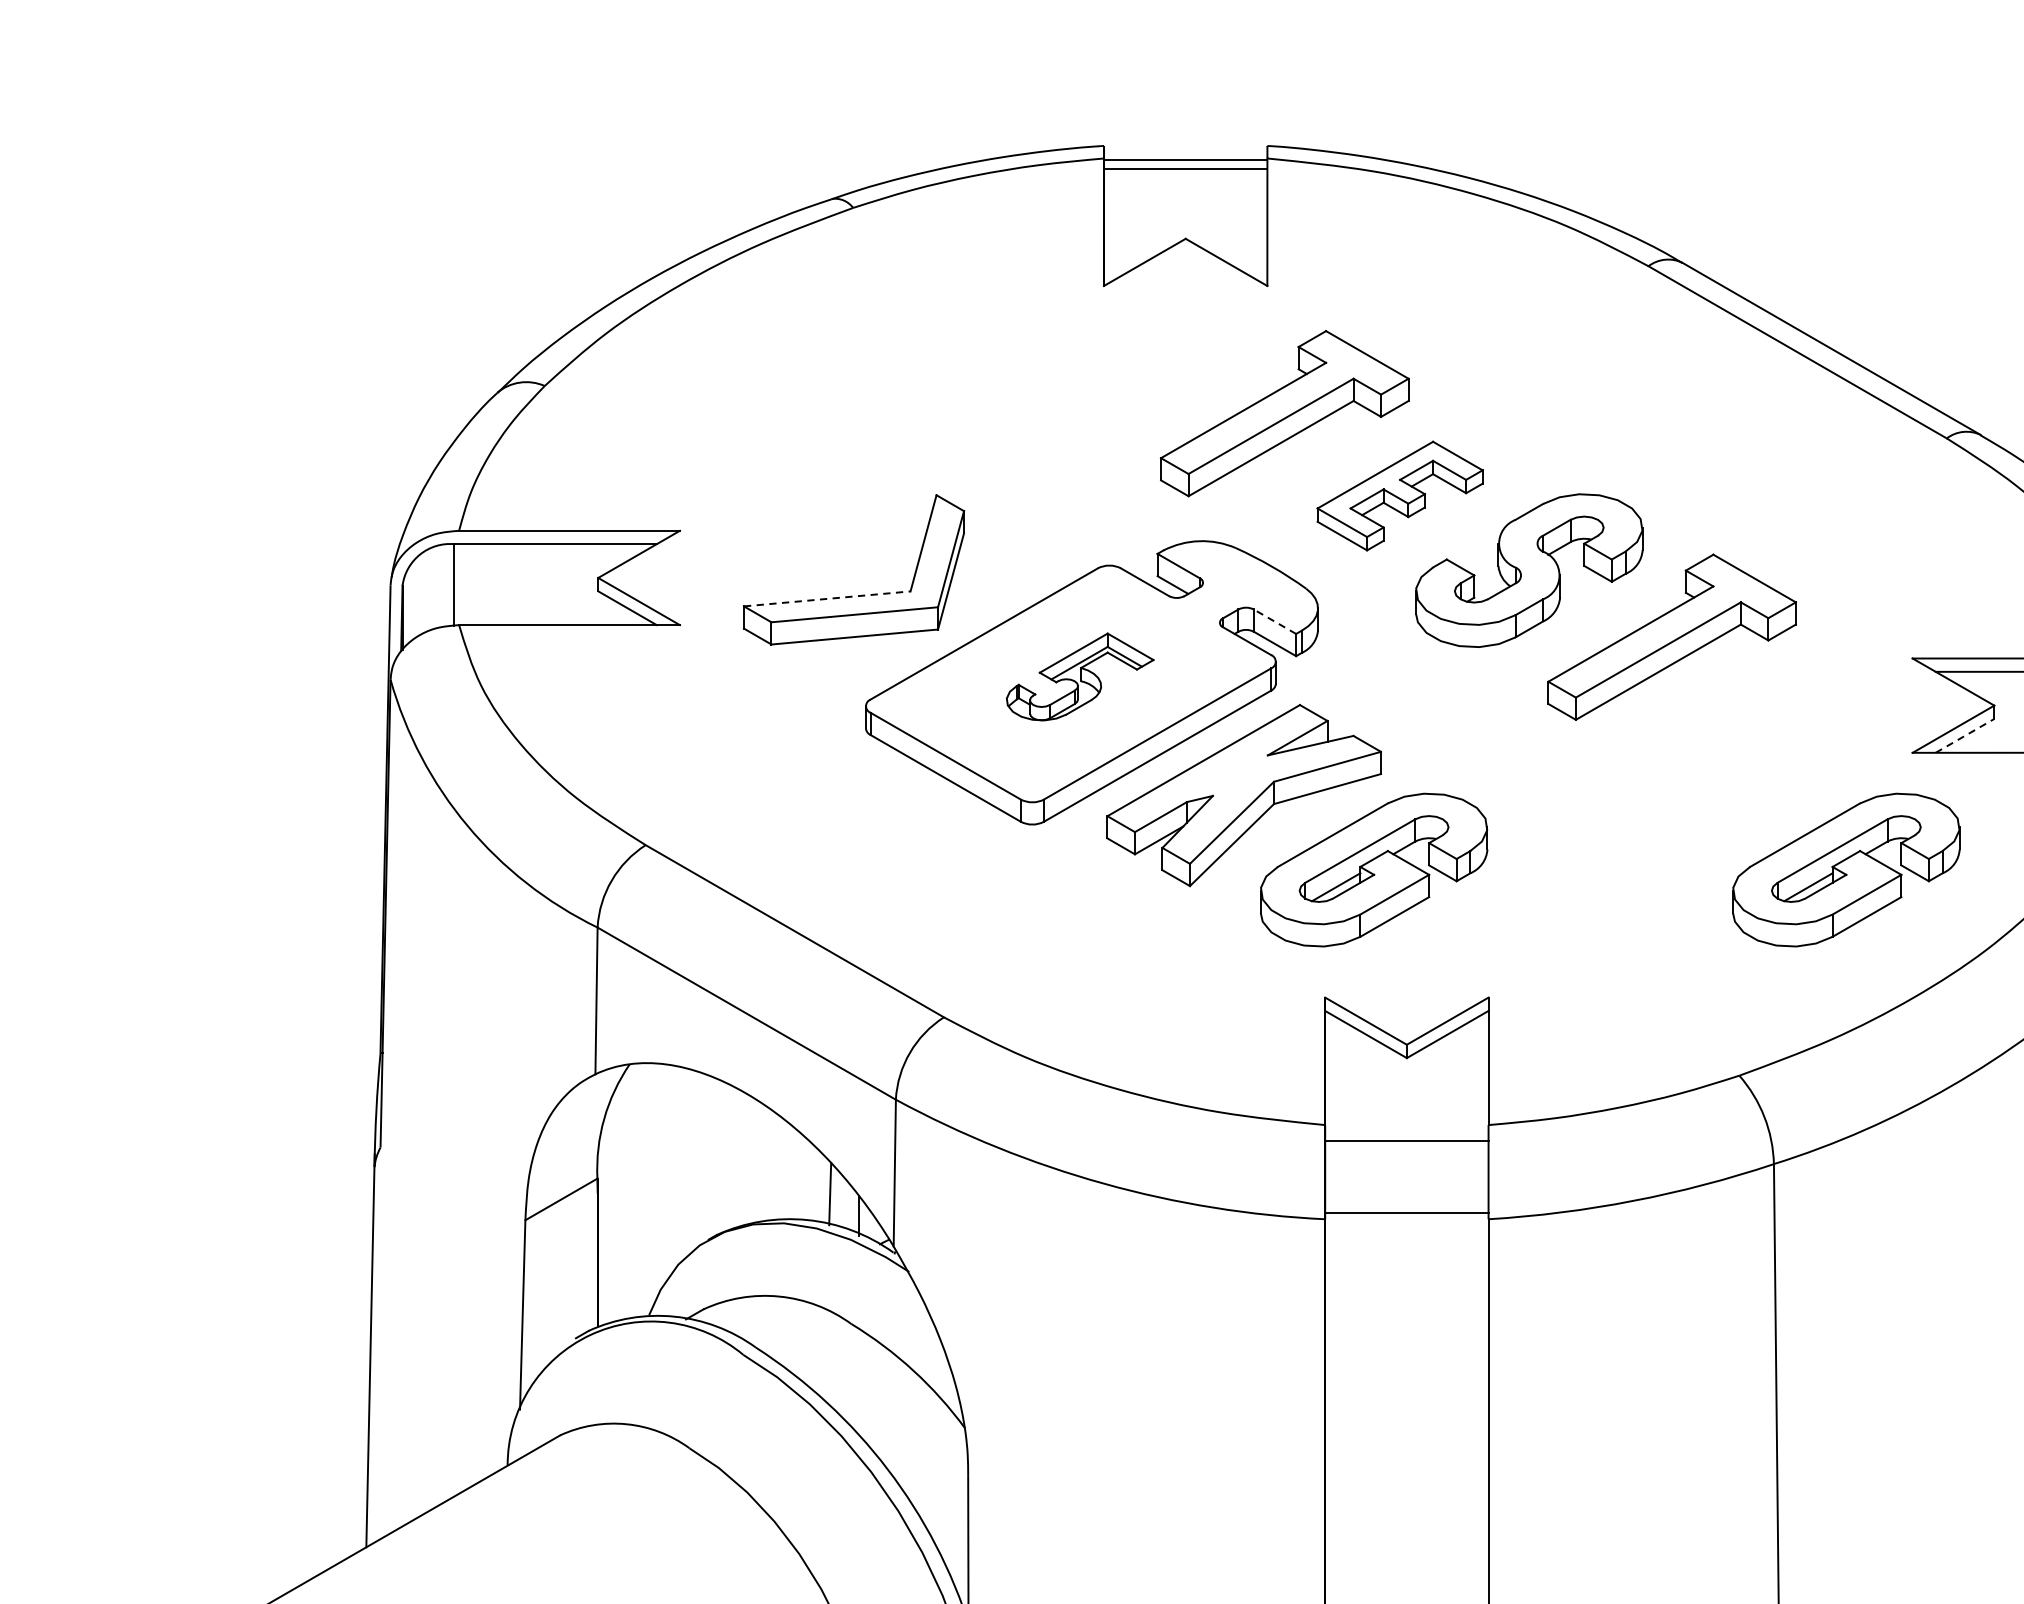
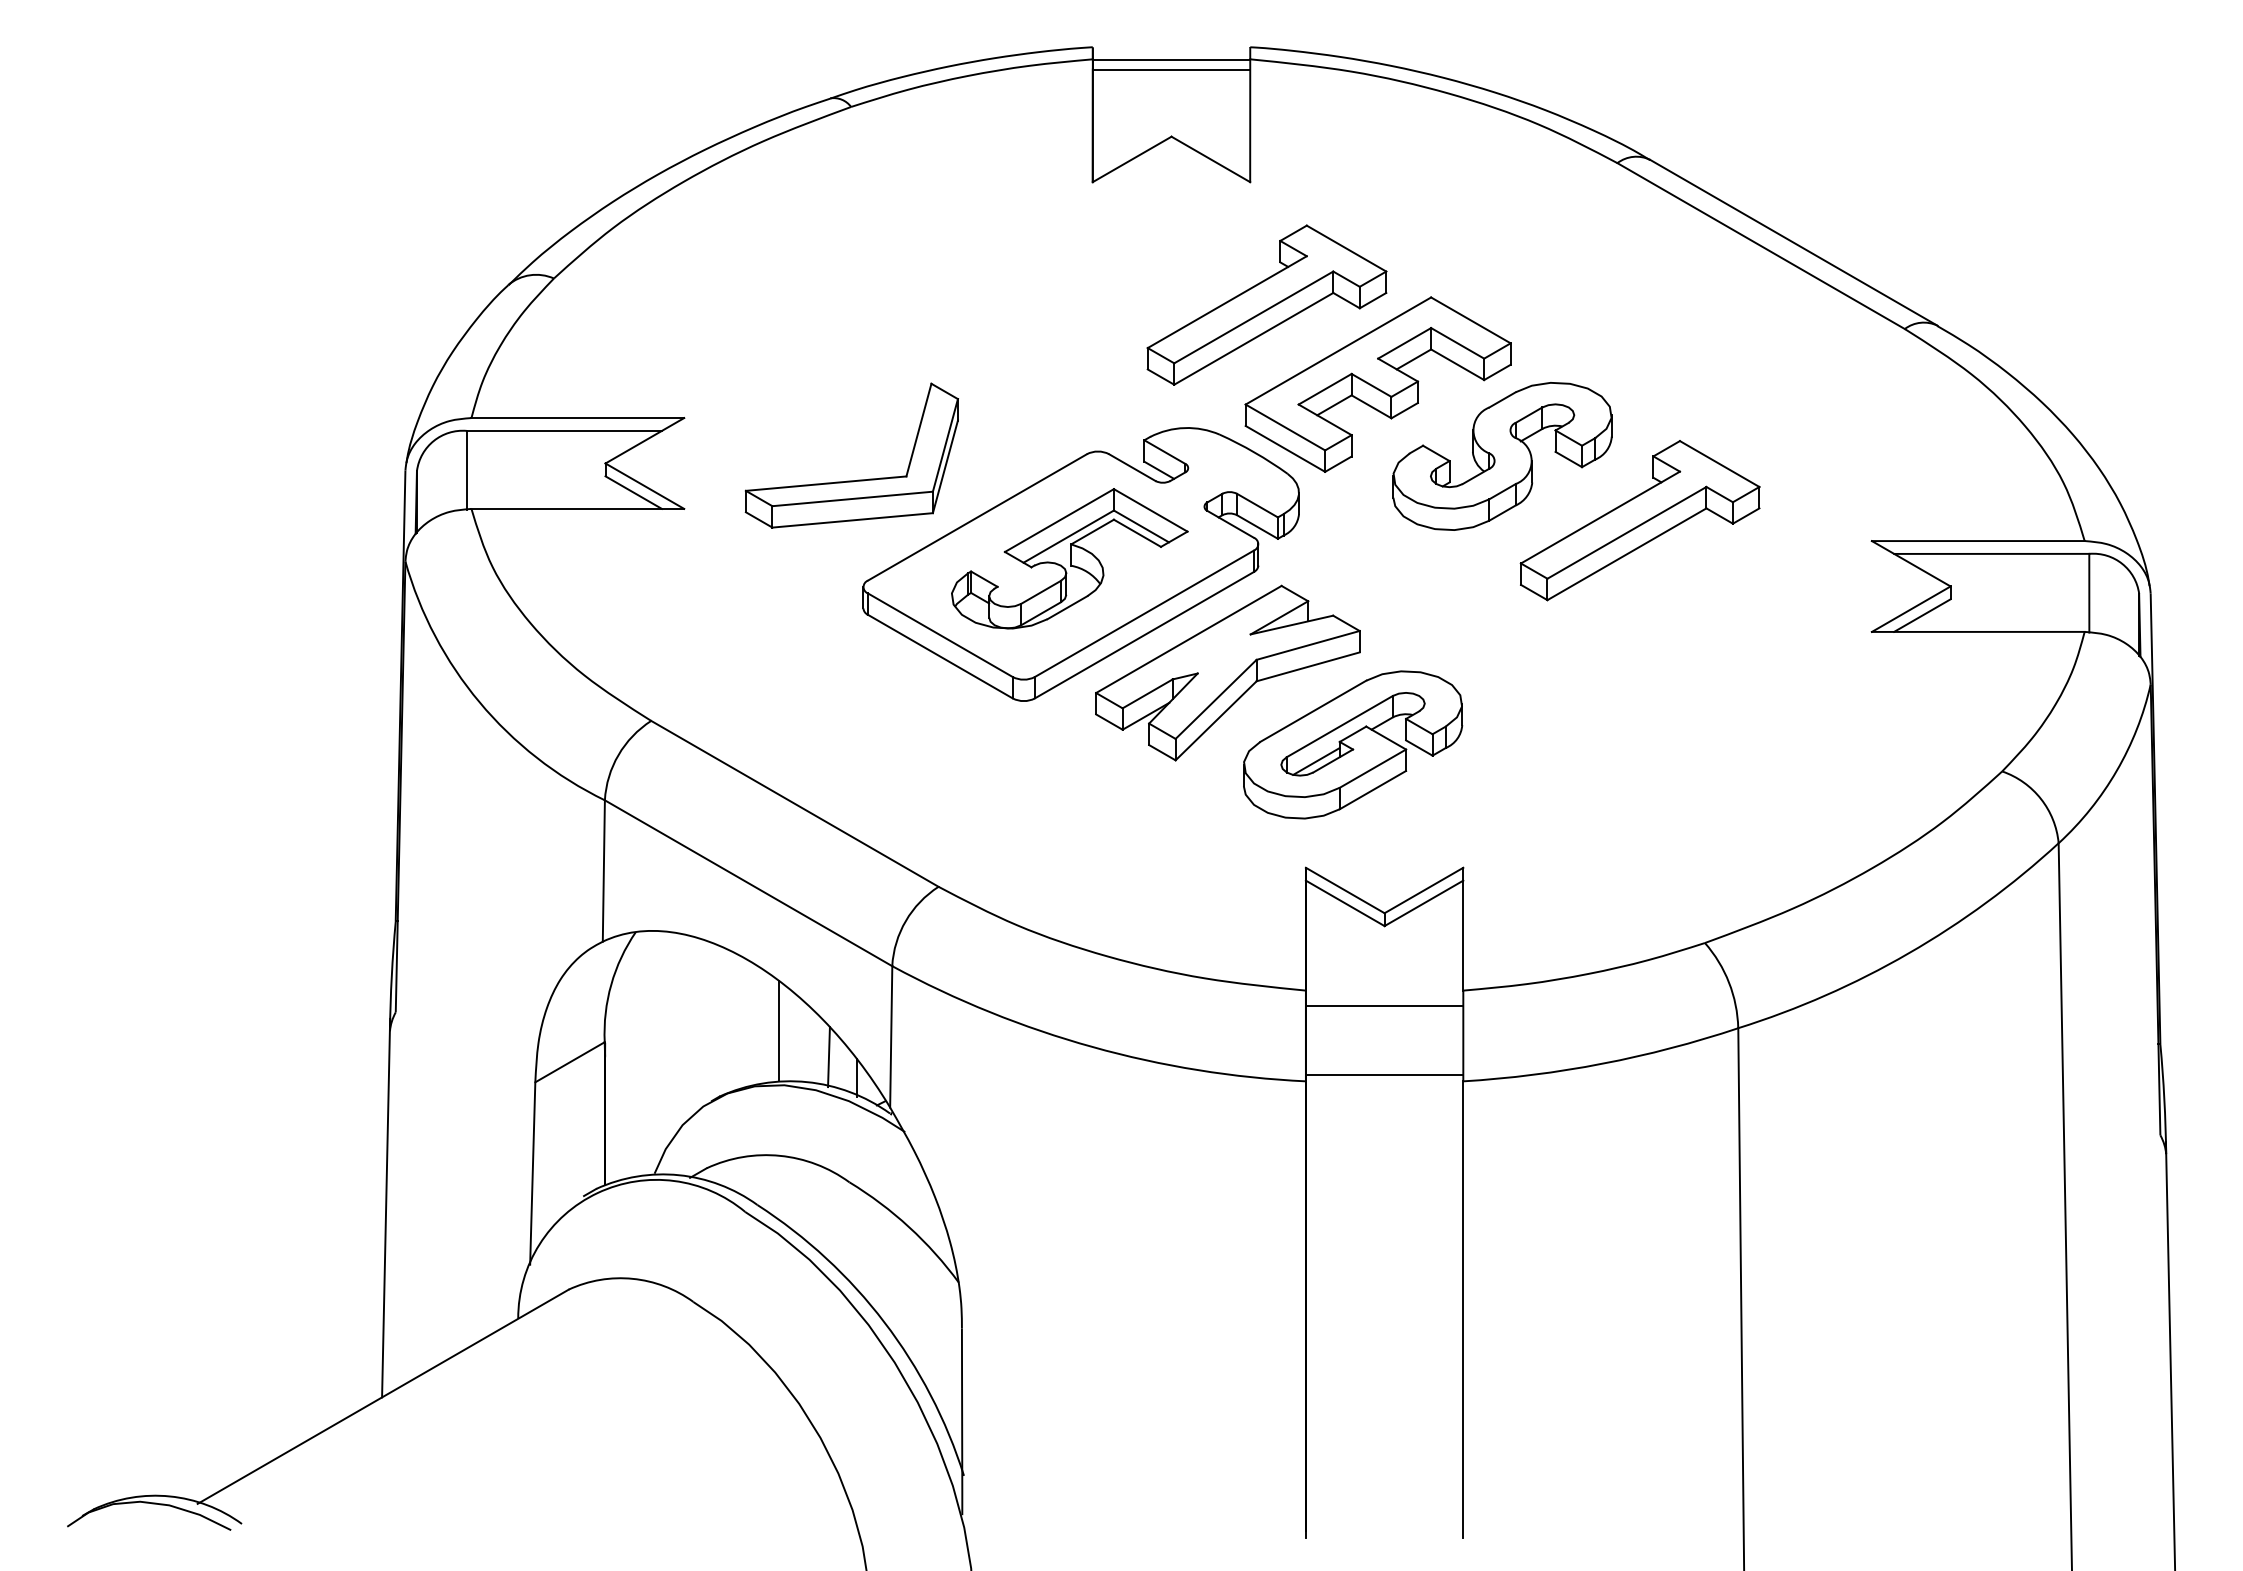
part: (1399, 495) -> (1377, 384), size x1.67
line: (827, 598) -> (826, 483), dashed -> solid
line: (1274, 621) -> (1257, 505), dashed -> solid
part: (1079, 676) -> (1069, 558), size x1.67
line: (1965, 735) -> (1922, 615), dashed -> solid
part: (1846, 869) -> (1808, 744), removed
line: (777, 1166) -> (778, 1030), added

